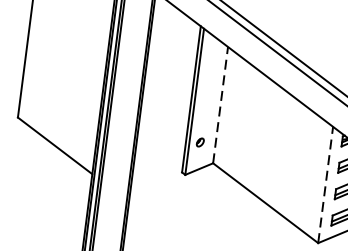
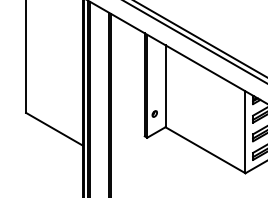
line: (220, 105) -> (165, 86), dashed -> solid
line: (325, 185) -> (245, 132), dashed -> solid

